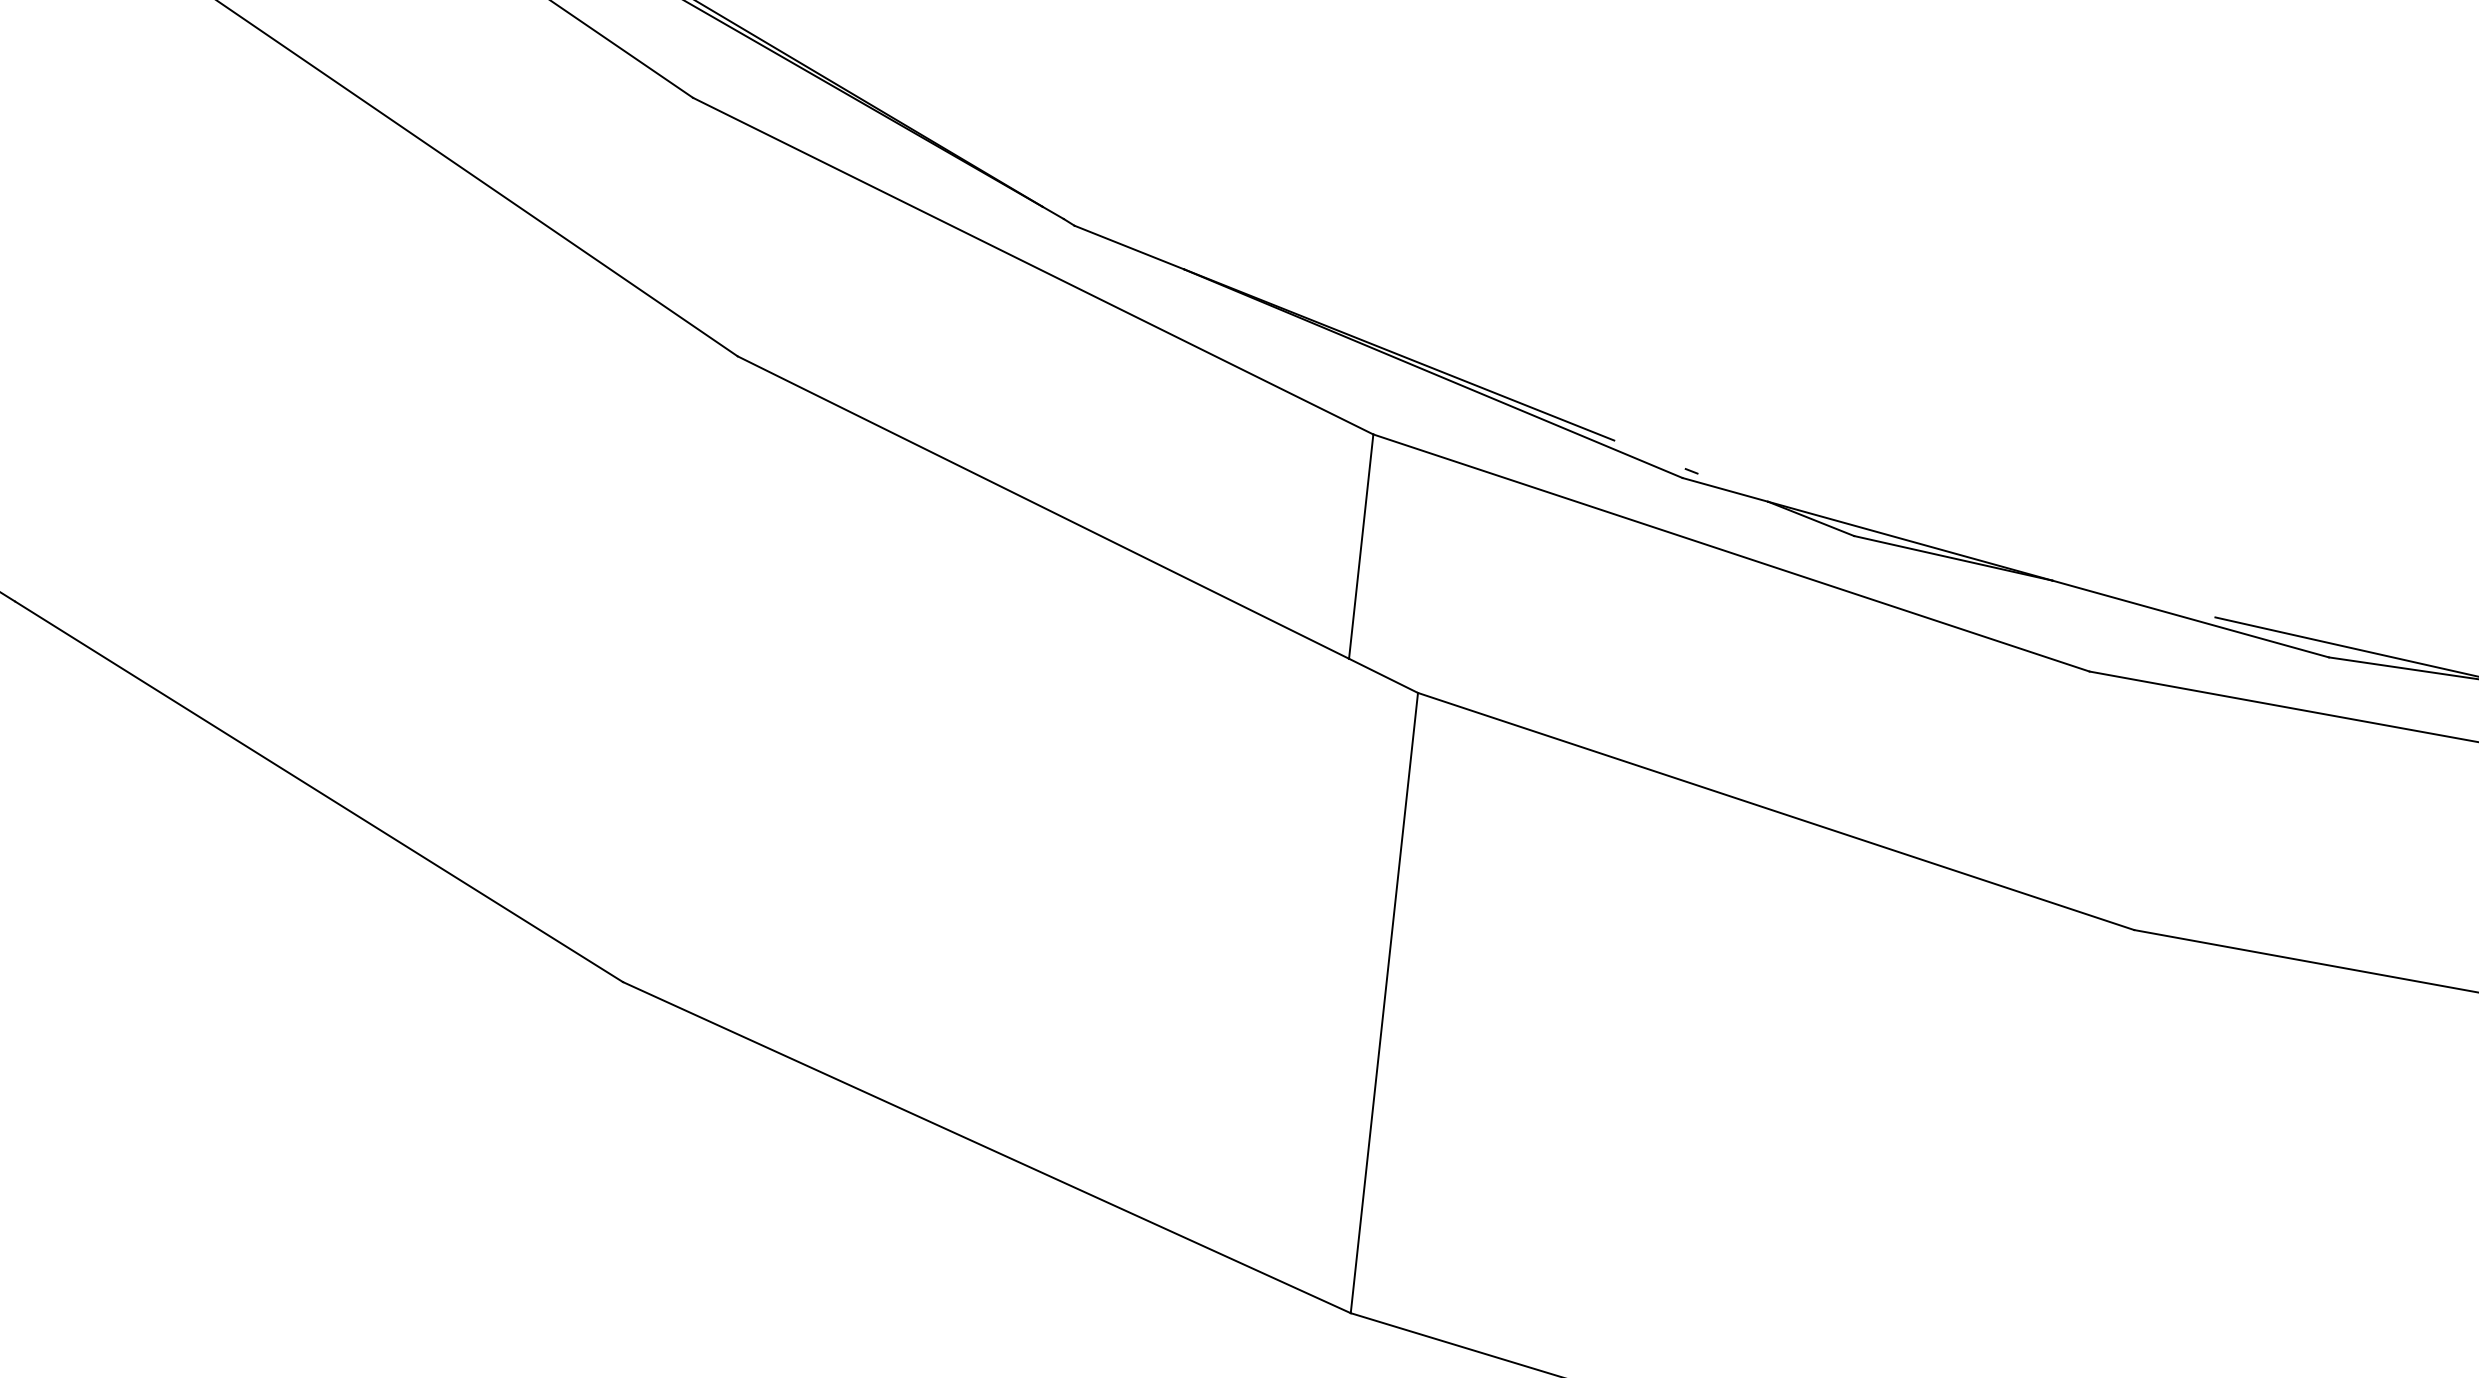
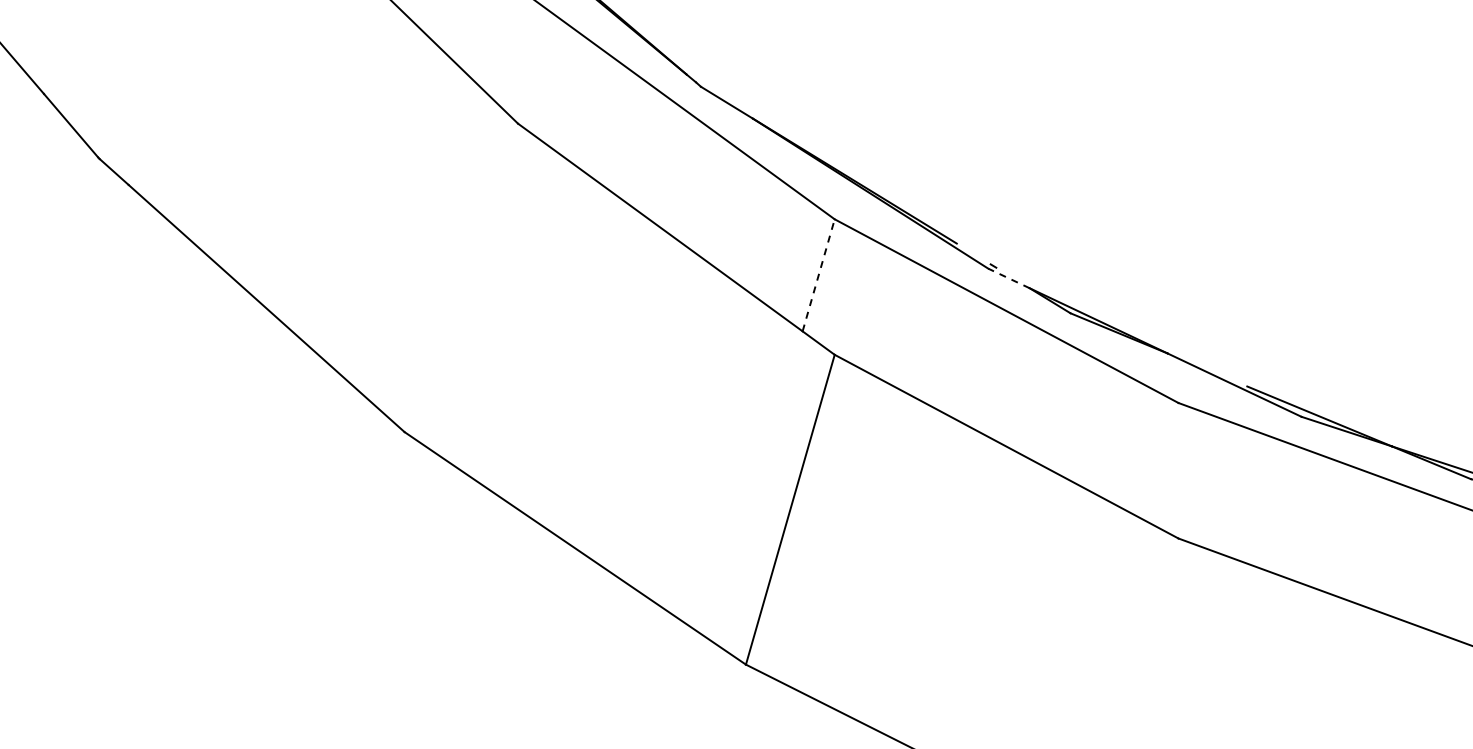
line: (1726, 489) -> (1009, 278), solid -> dashed
line: (1360, 545) -> (818, 274), solid -> dashed

